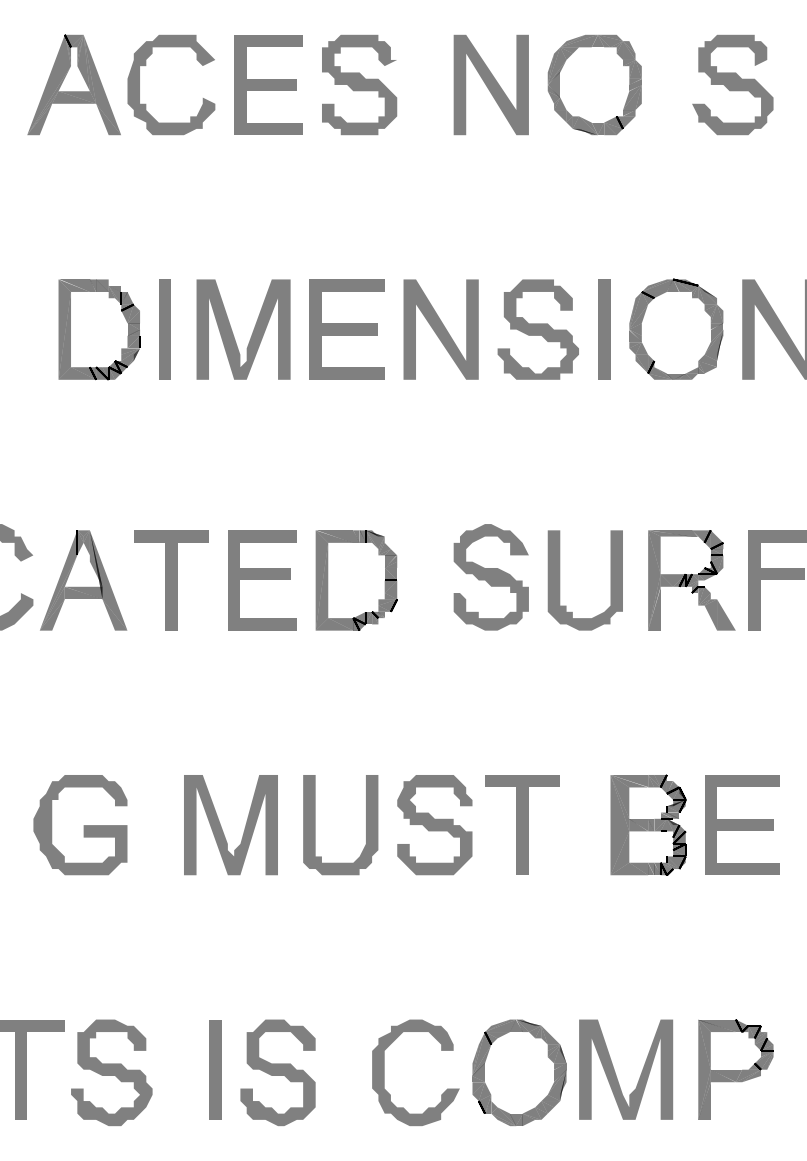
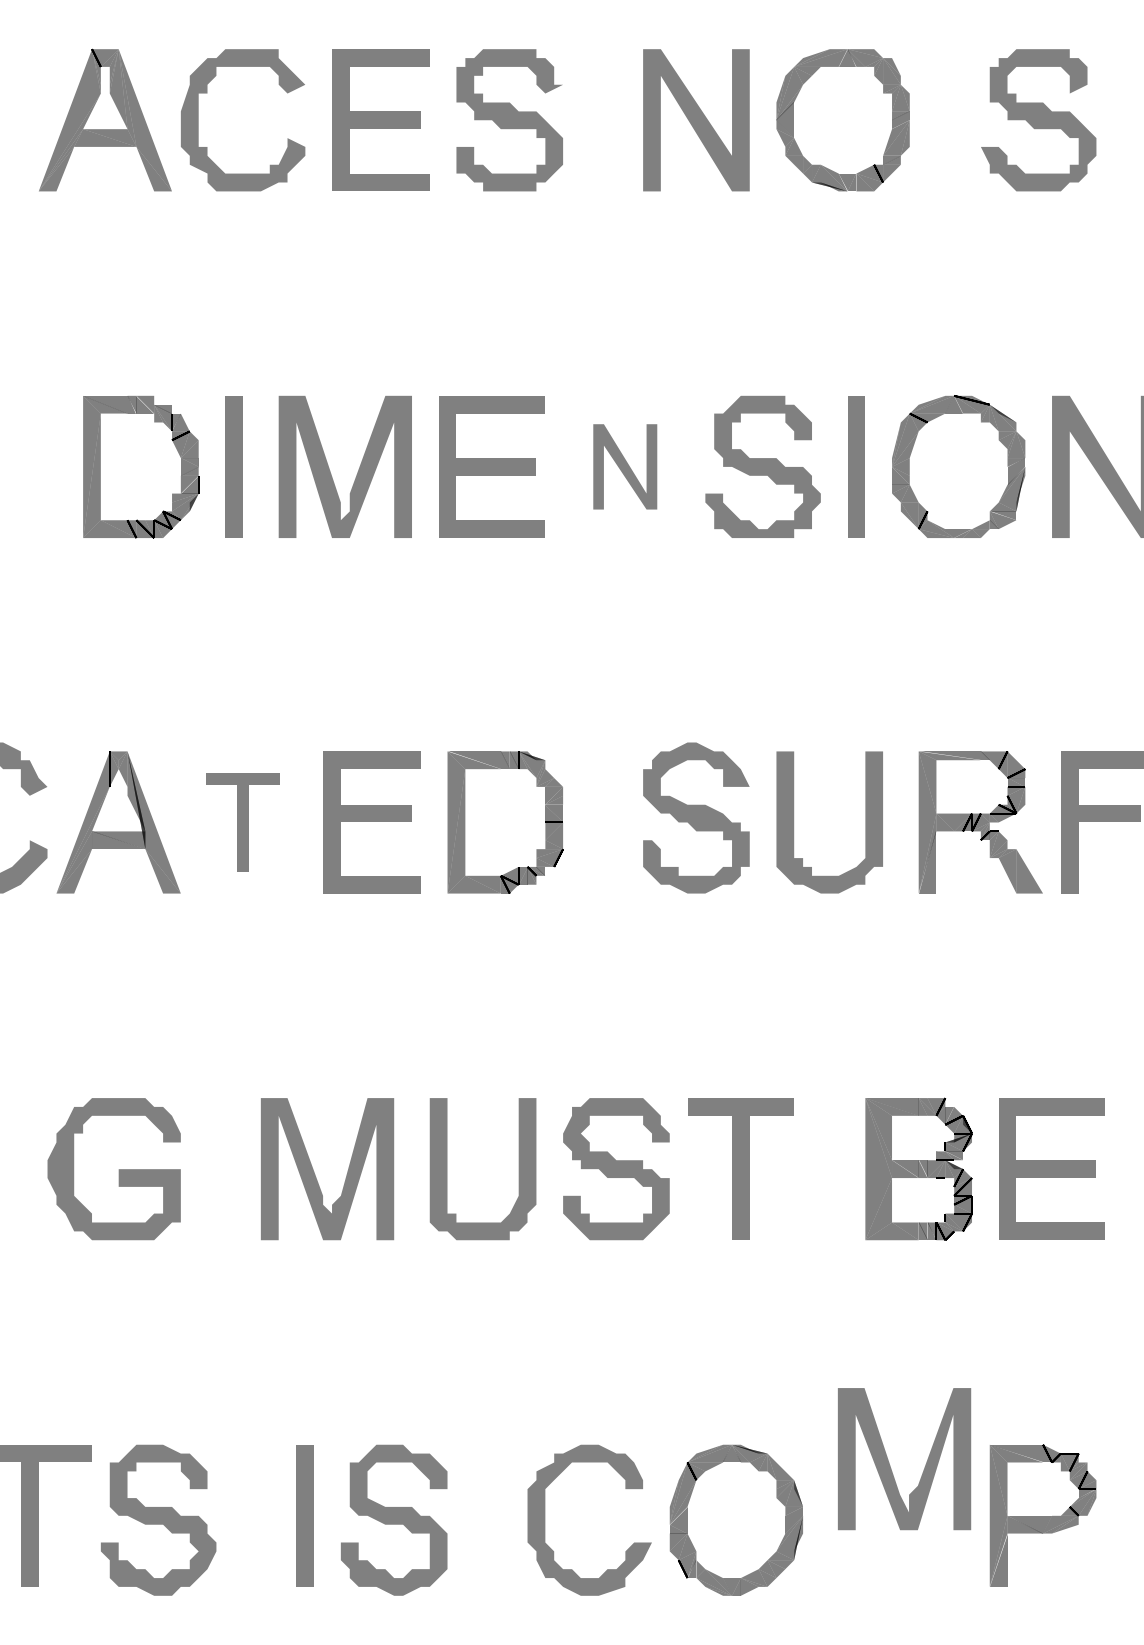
part: (440, 329) -> (624, 466), size x0.6
part: (171, 580) -> (243, 822), size x0.7
part: (615, 1071) -> (889, 1461), moved

